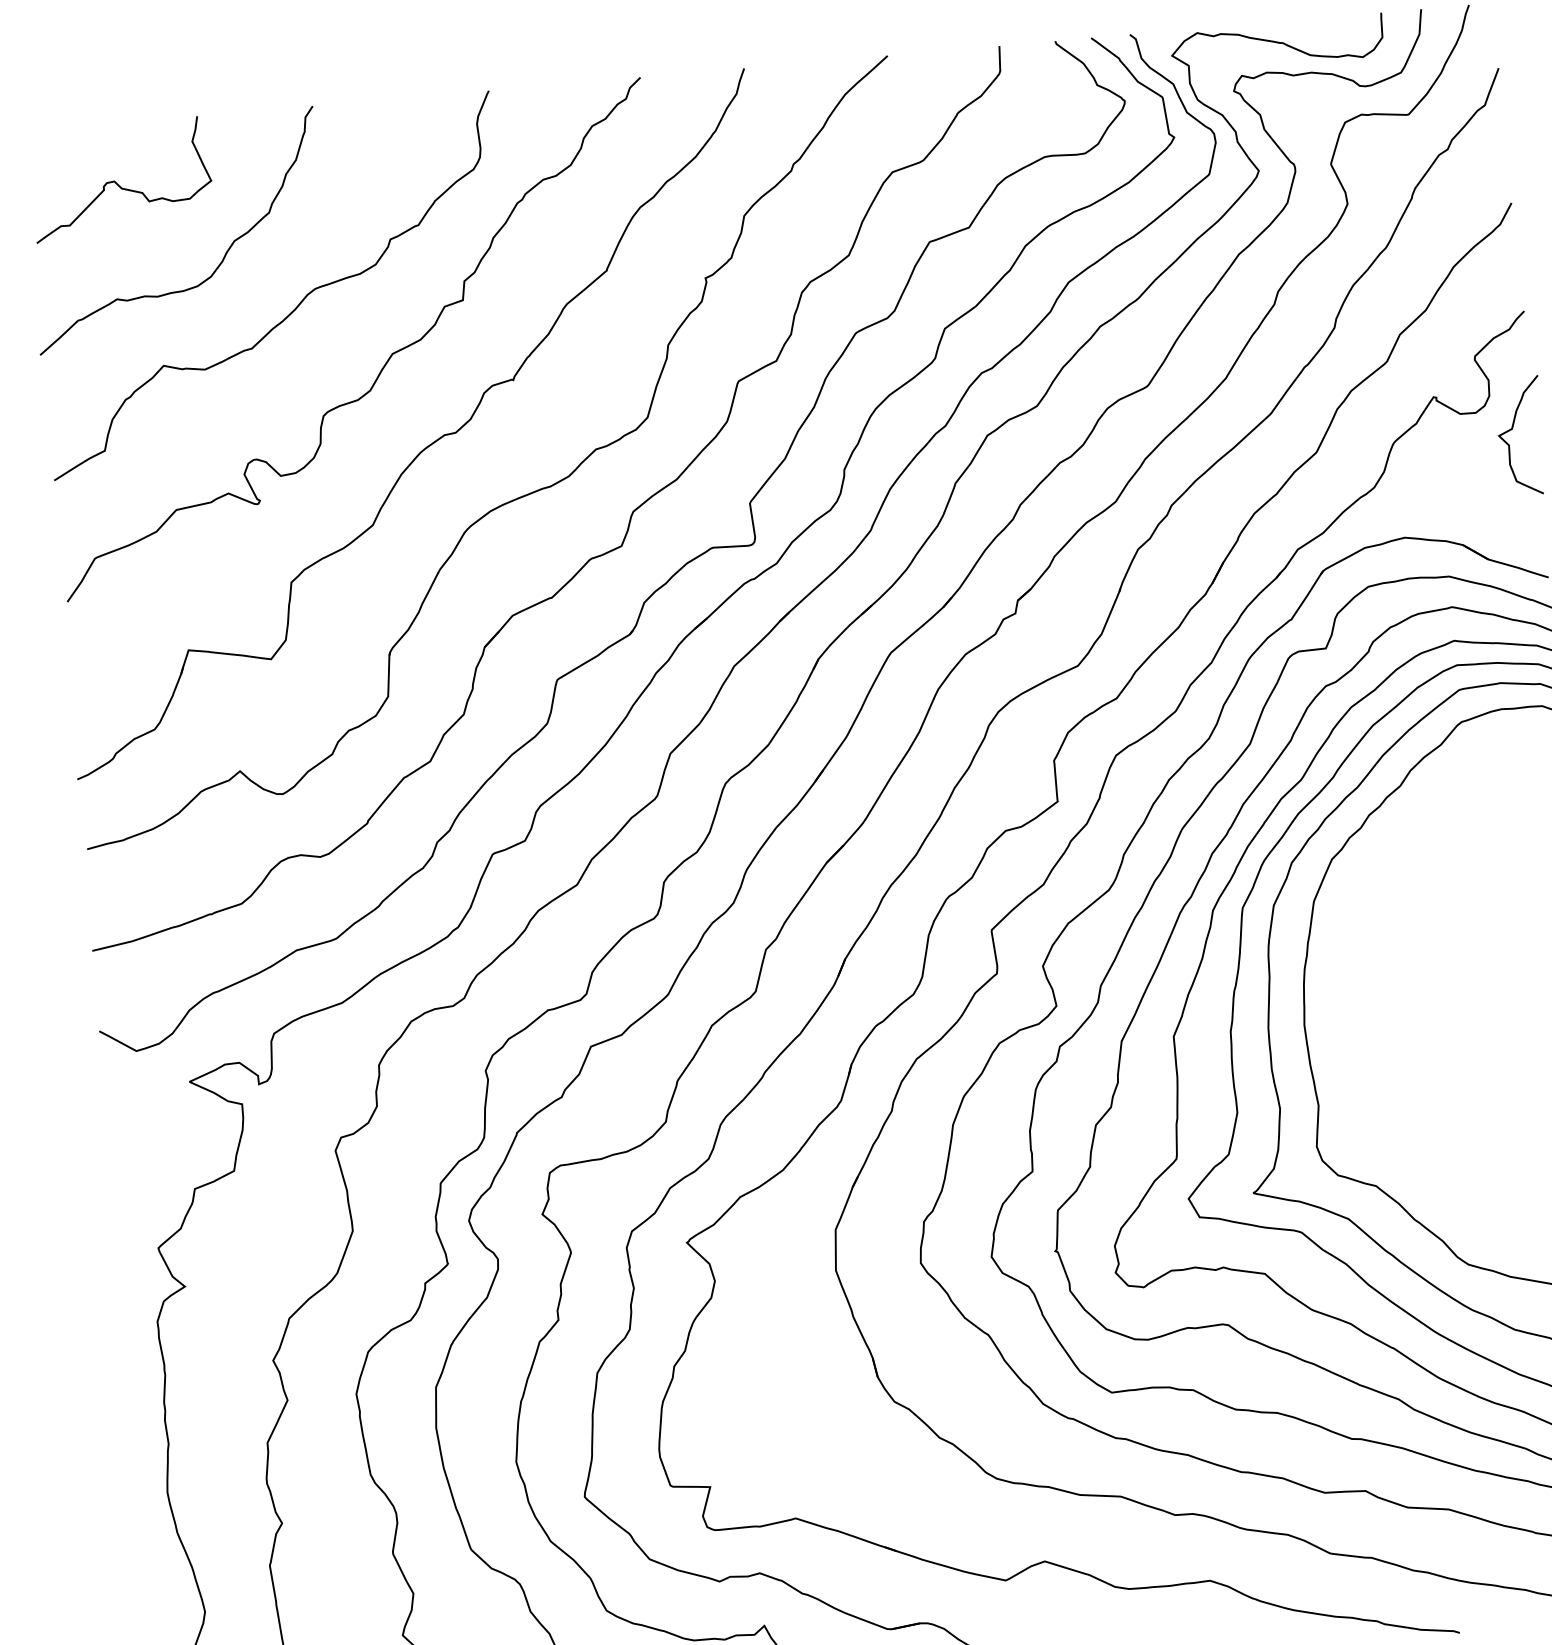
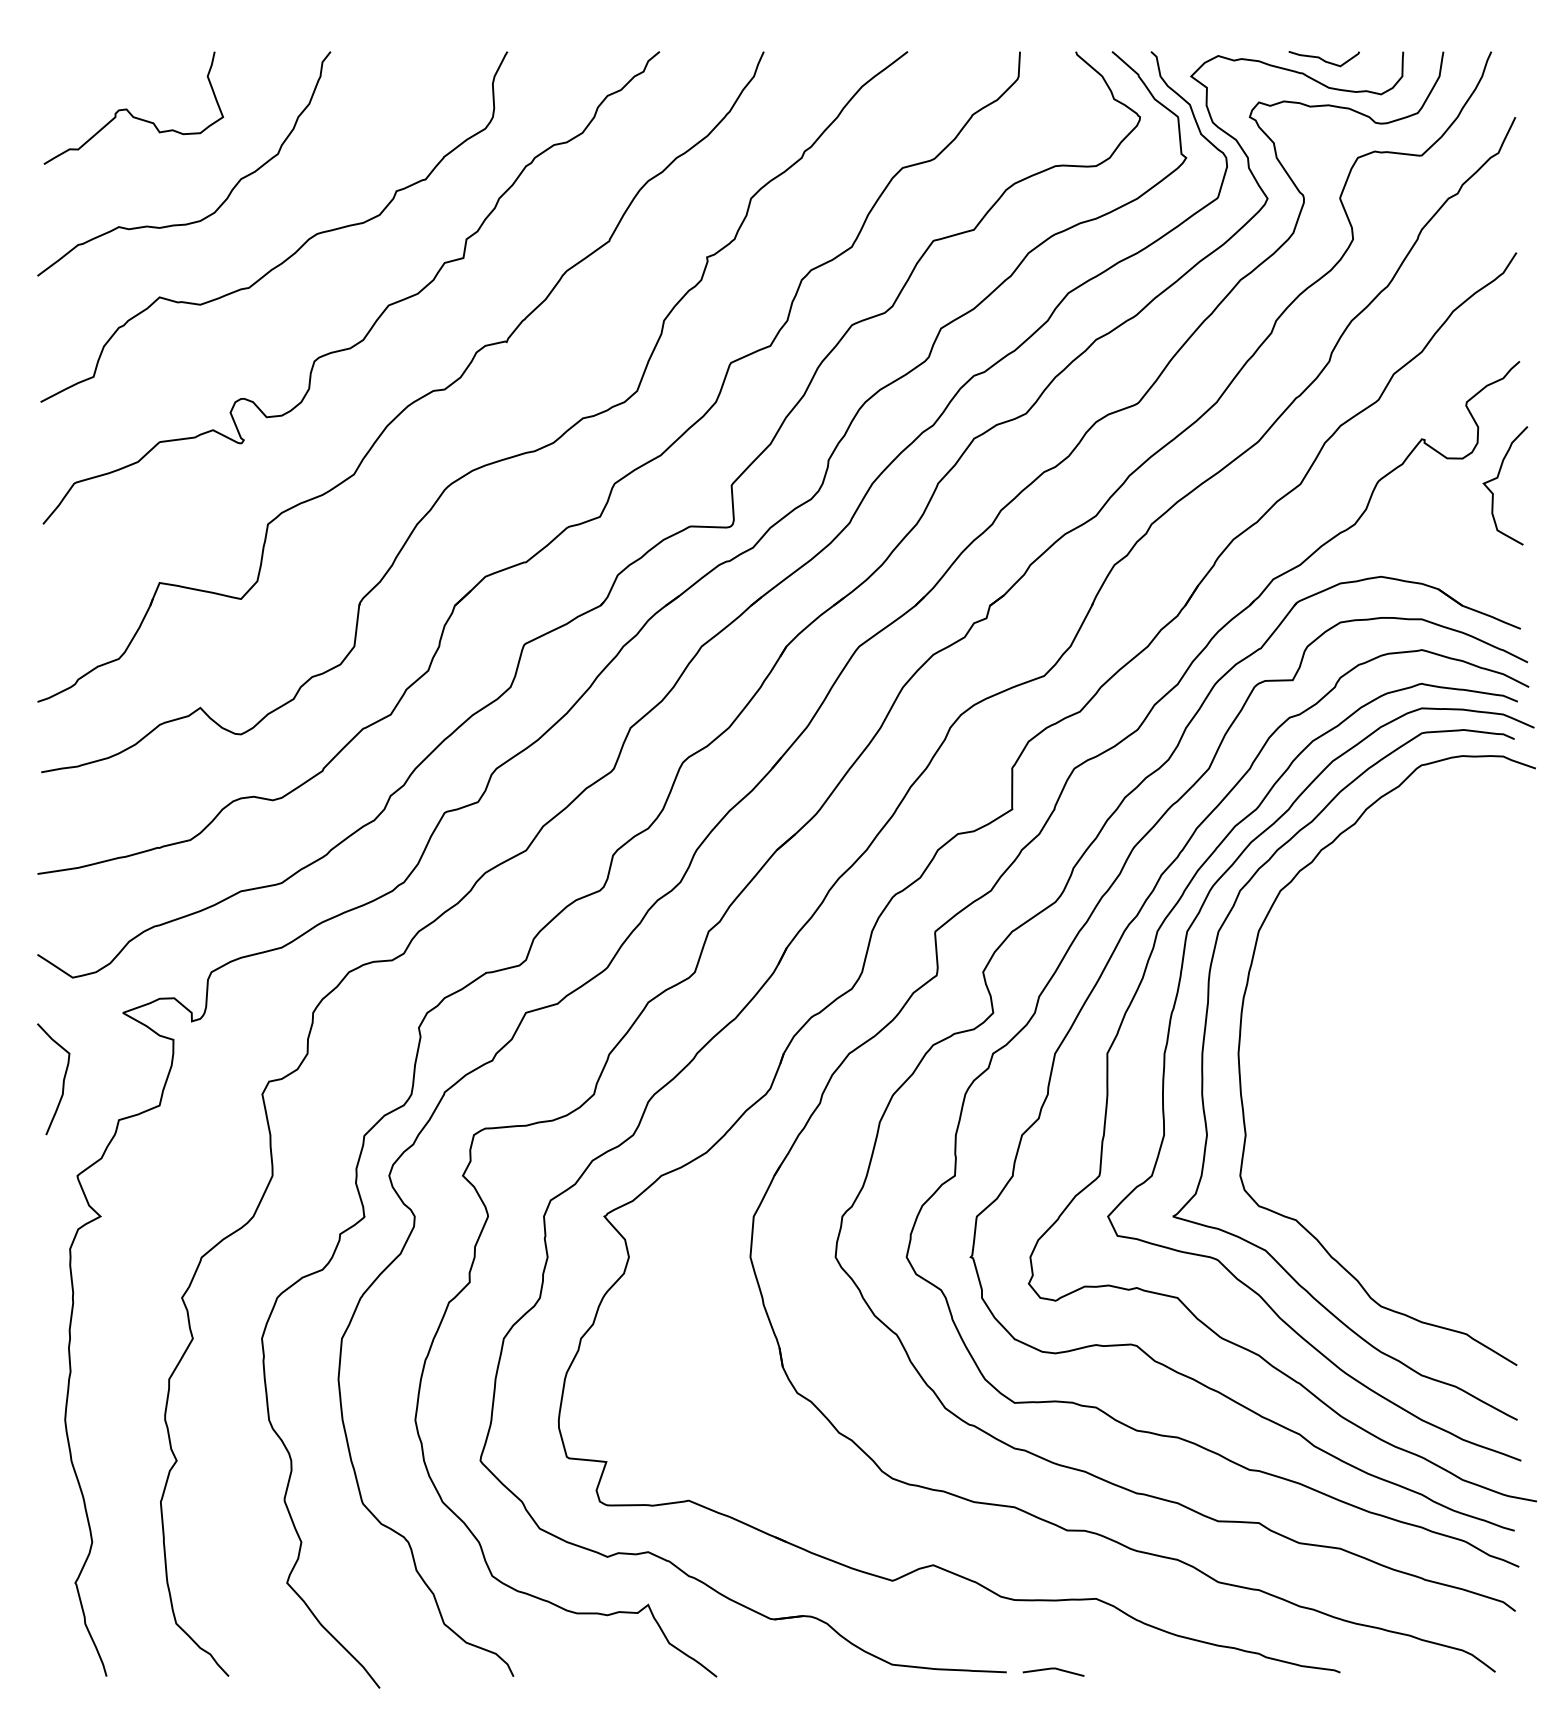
curve: (1302, 27) -> (1323, 59), added
curve: (135, 1156) -> (62, 1082), added

